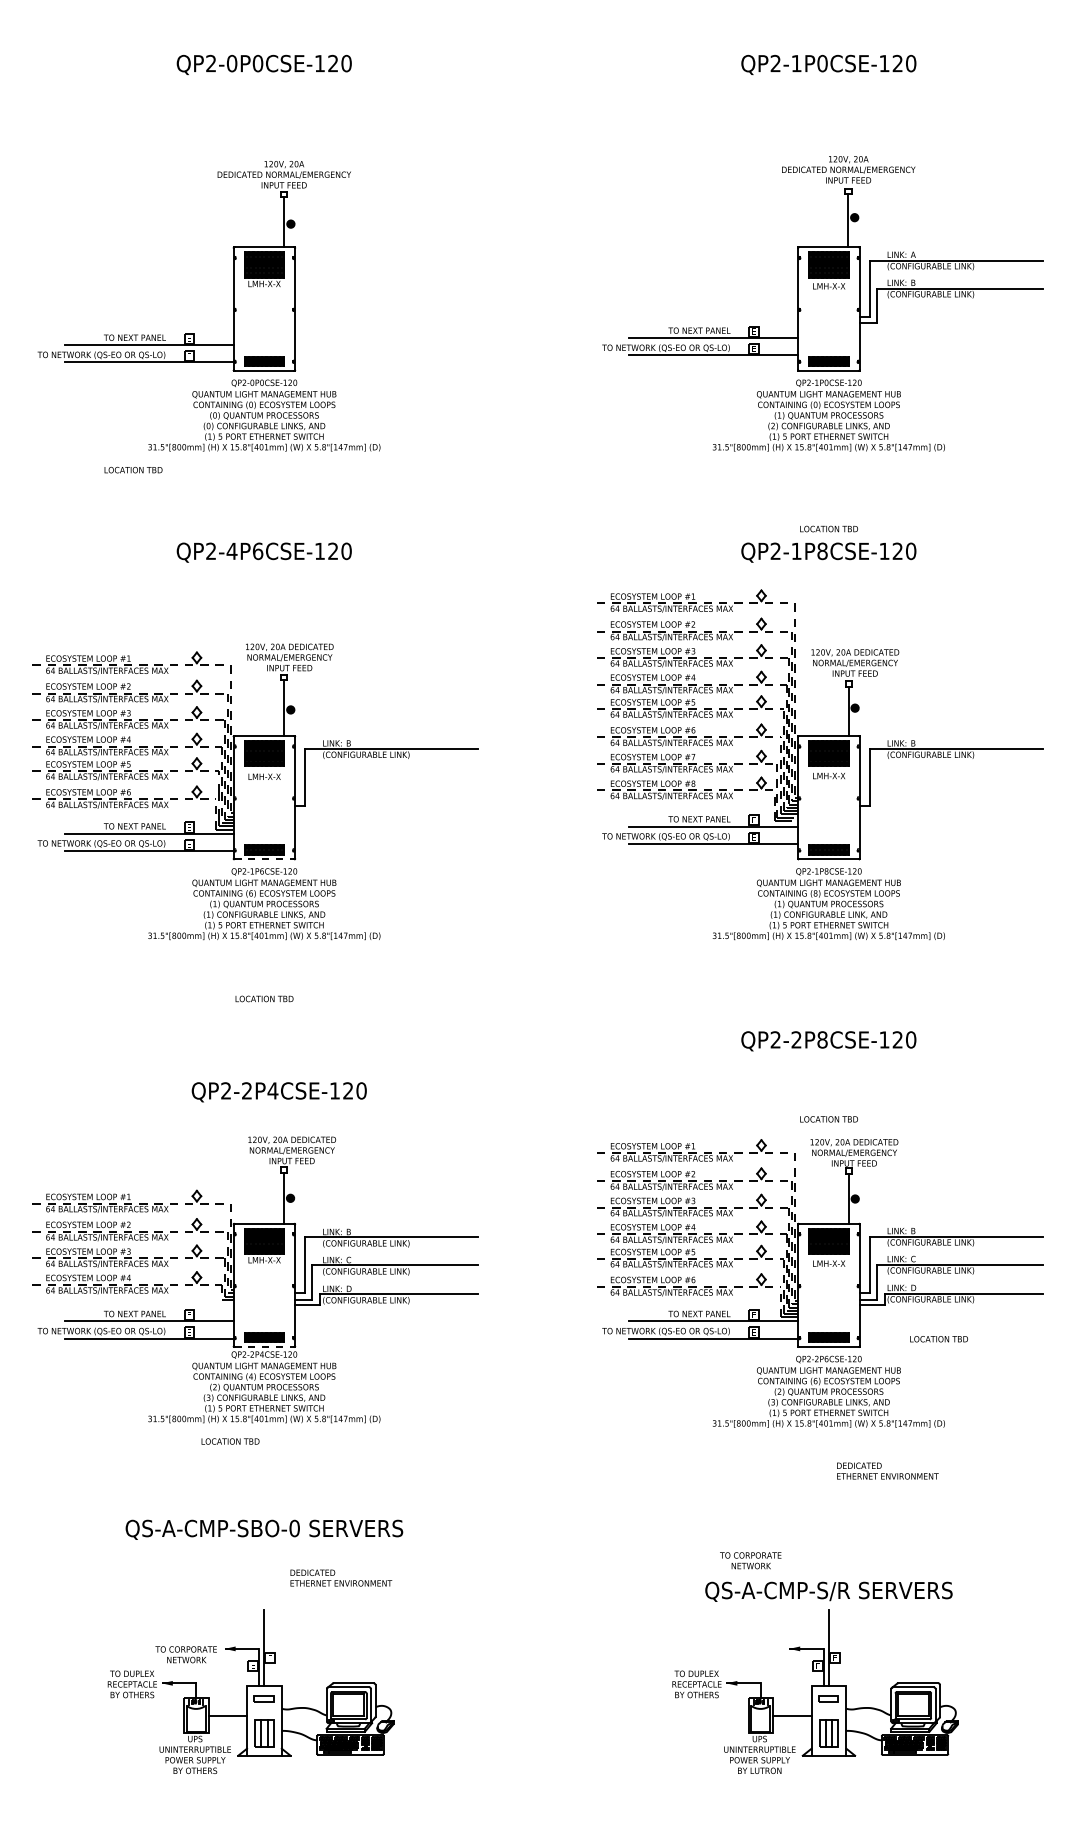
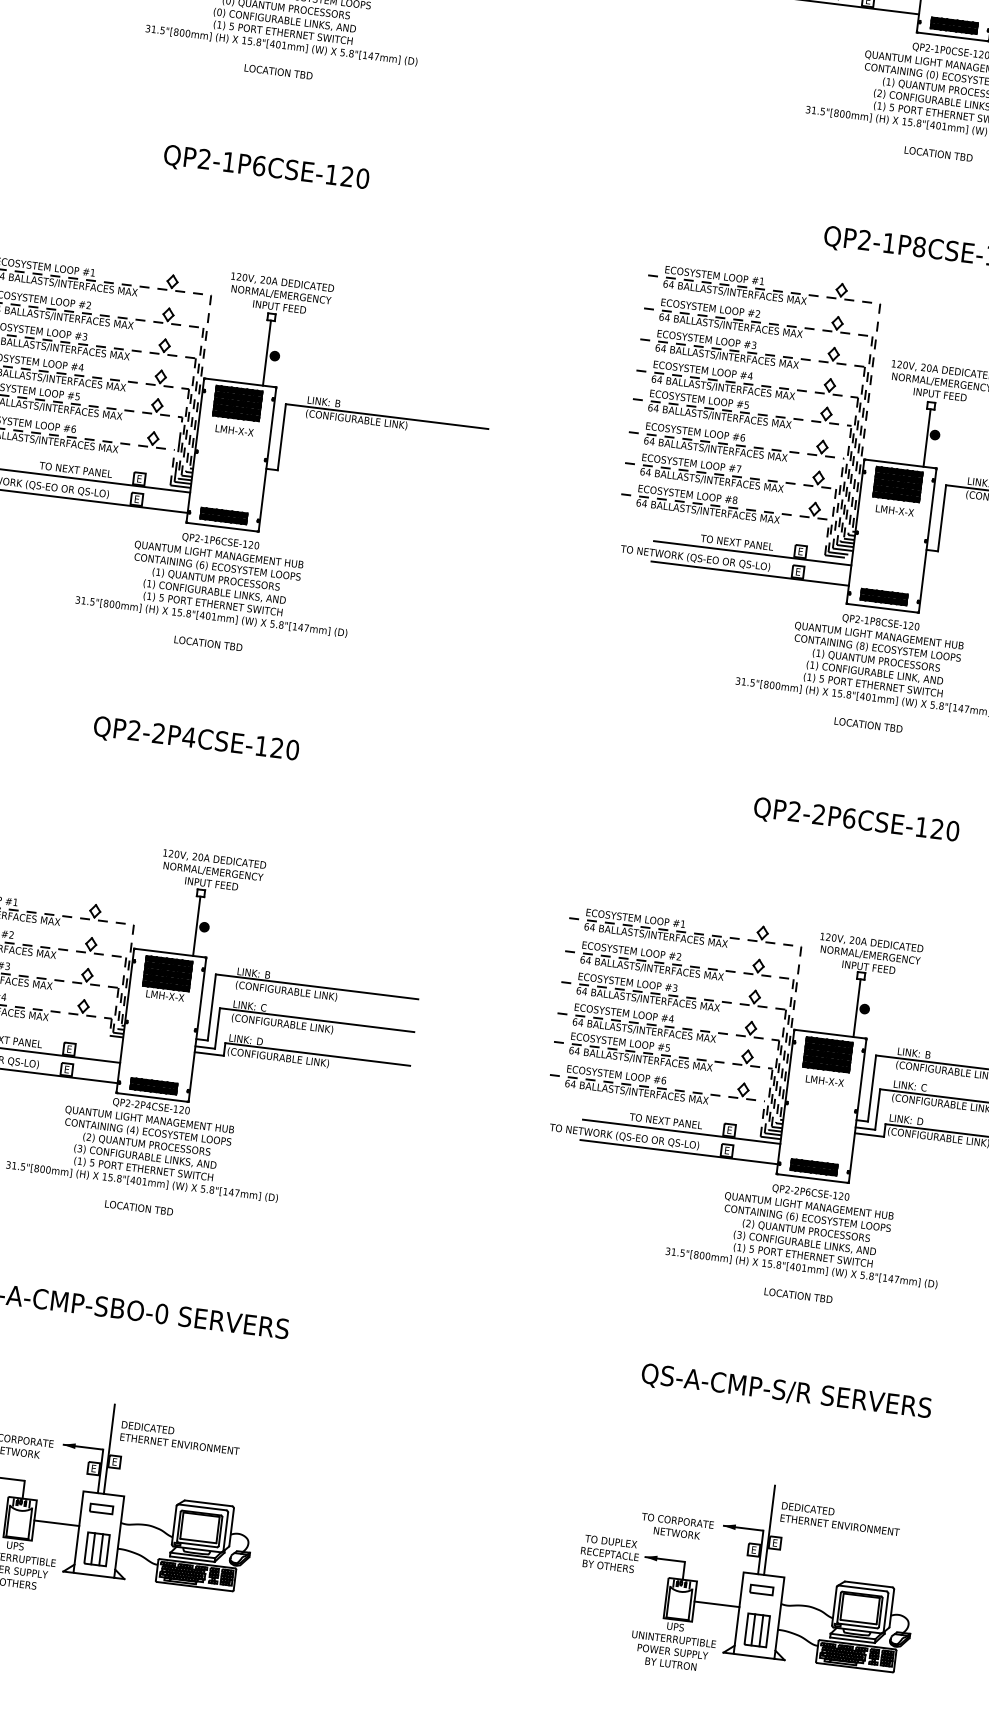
text: (133, 469) -> (278, 71), moved
text: (828, 528) -> (938, 153), moved
text: (231, 550) -> (228, 161), QP2-4P6CSE-120 -> QP2-1P6CSE-120
line: (264, 859) -> (222, 527), dashed -> solid
text: (264, 998) -> (208, 643), moved
text: (822, 1039) -> (849, 817), QP2-2P8CSE-120 -> QP2-2P6CSE-120
text: (278, 1092) -> (195, 739), moved
text: (828, 1119) -> (867, 725), moved
text: (938, 1339) -> (797, 1295), moved
line: (264, 1347) -> (152, 1097), dashed -> solid
text: (230, 1441) -> (139, 1207), moved
text: (887, 1470) -> (840, 1518), moved
text: (750, 1560) -> (676, 1526), moved
text: (341, 1577) -> (180, 1437), moved
text: (828, 1591) -> (785, 1391), moved

